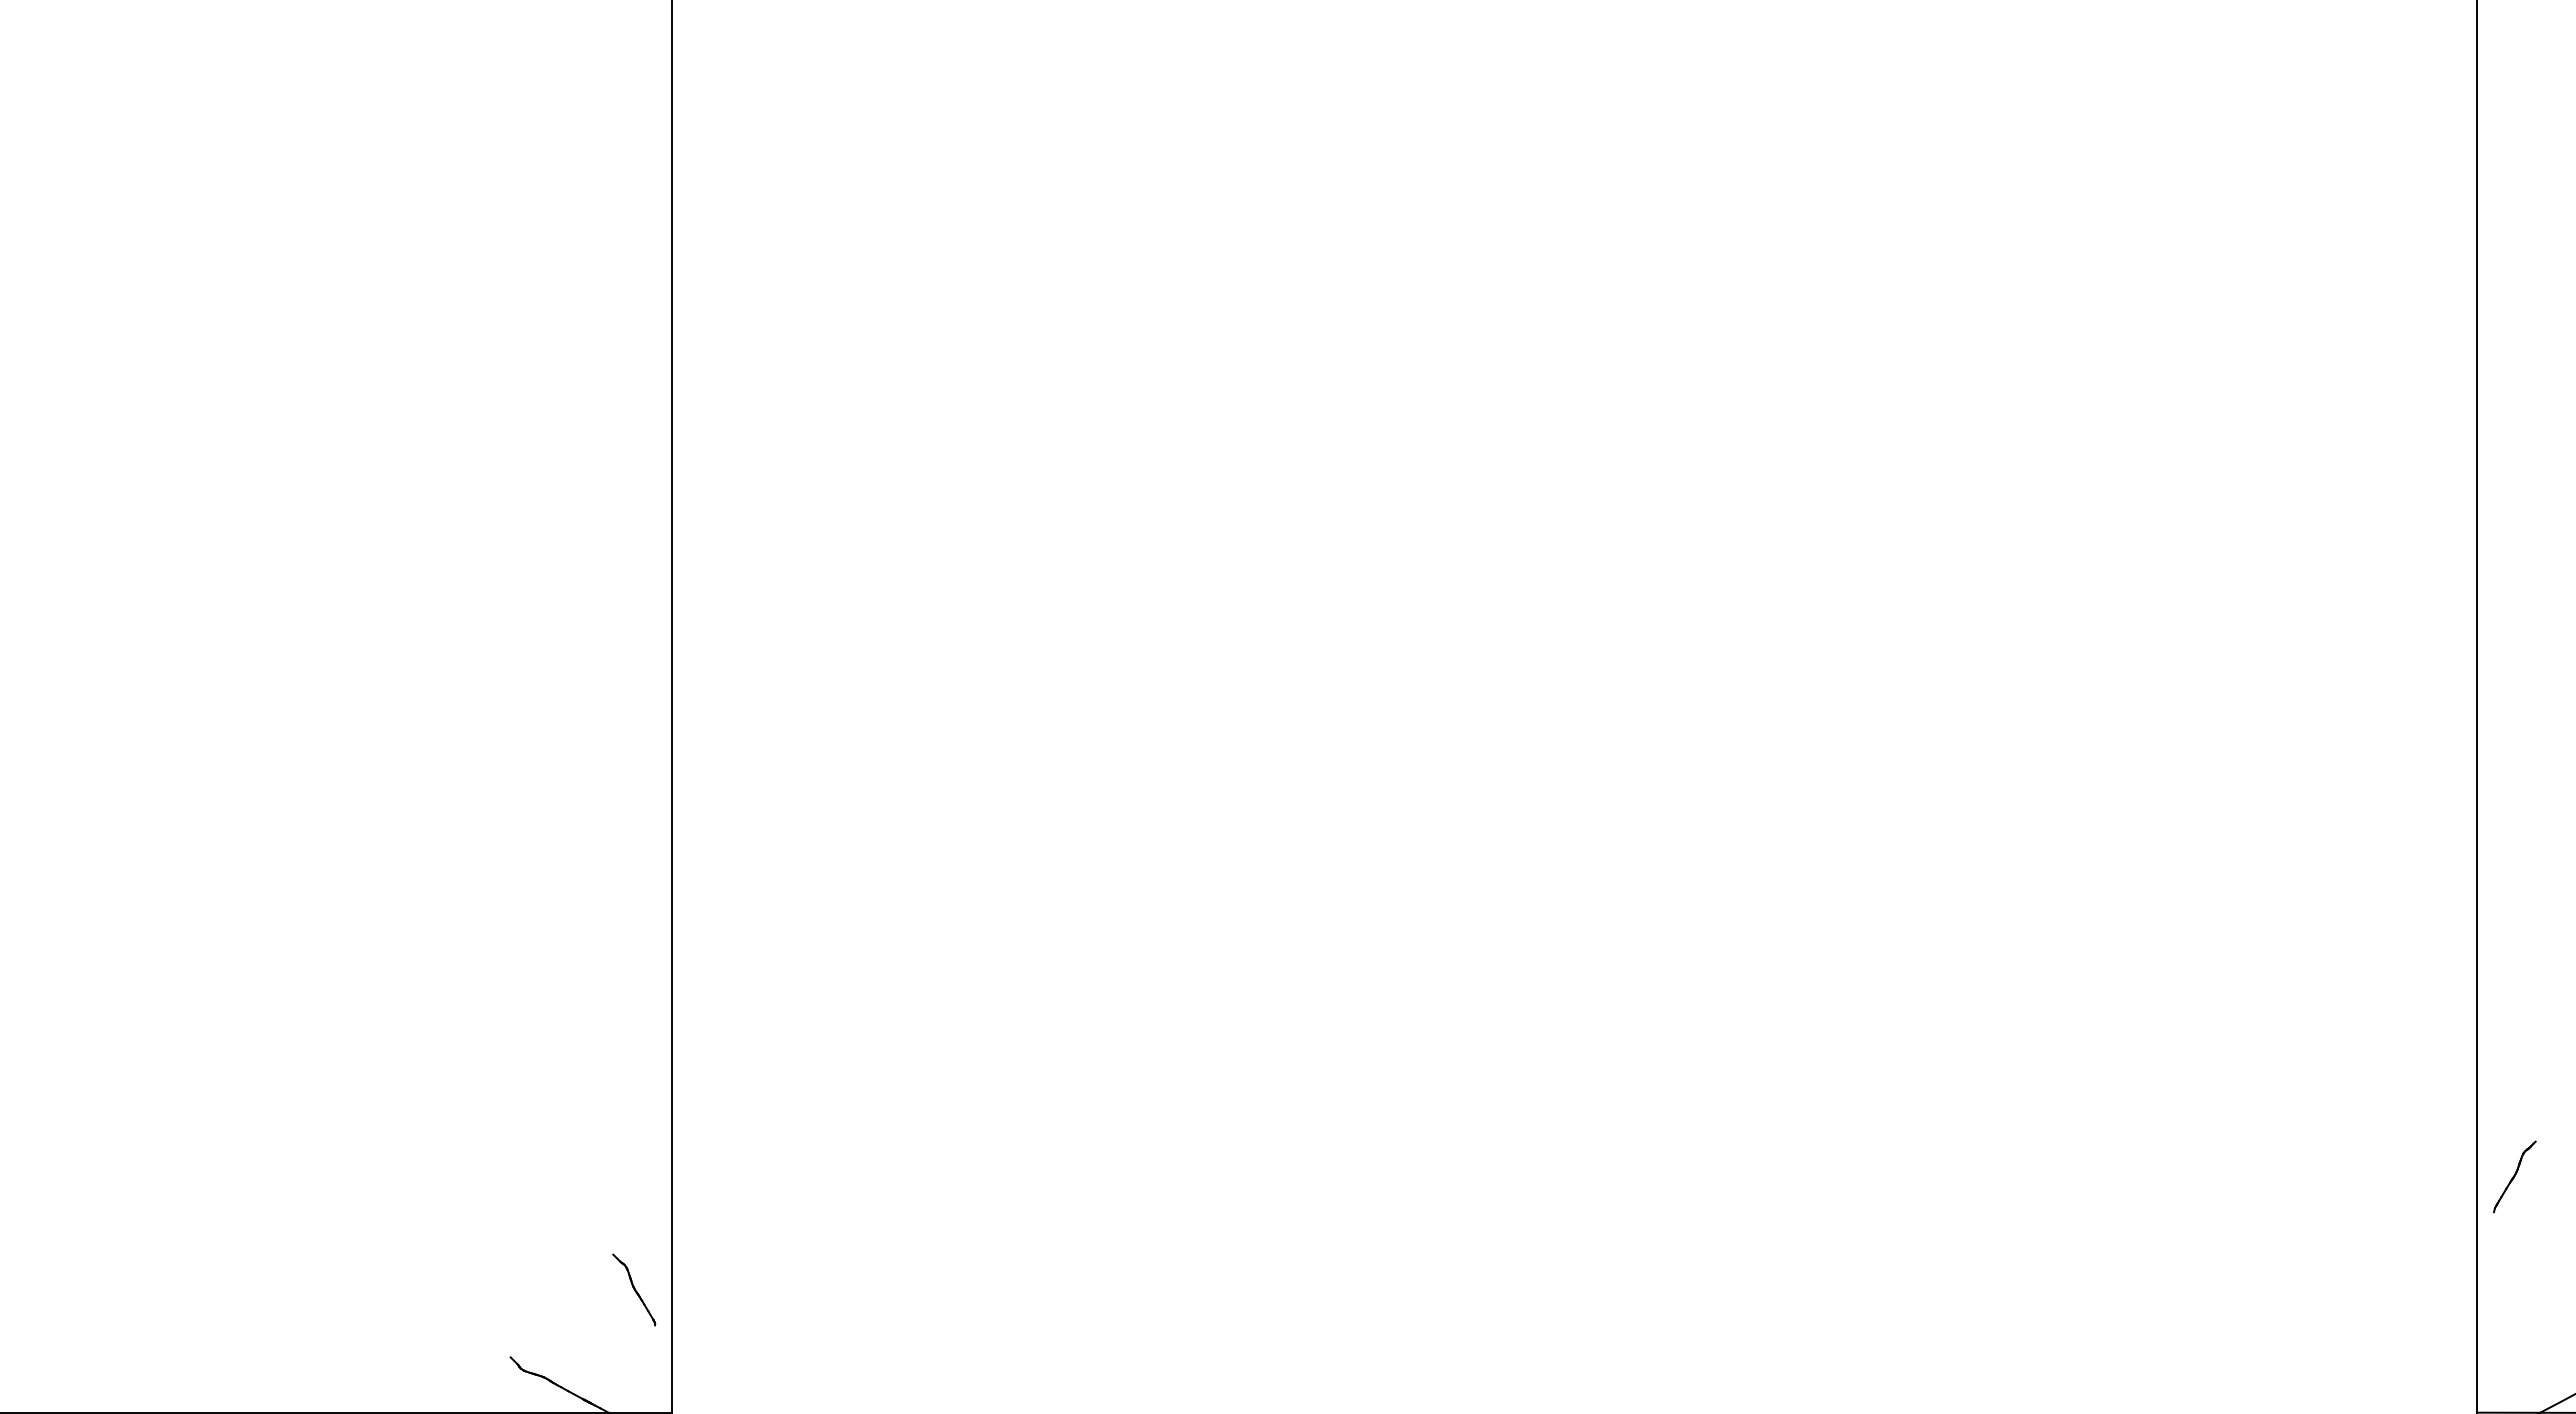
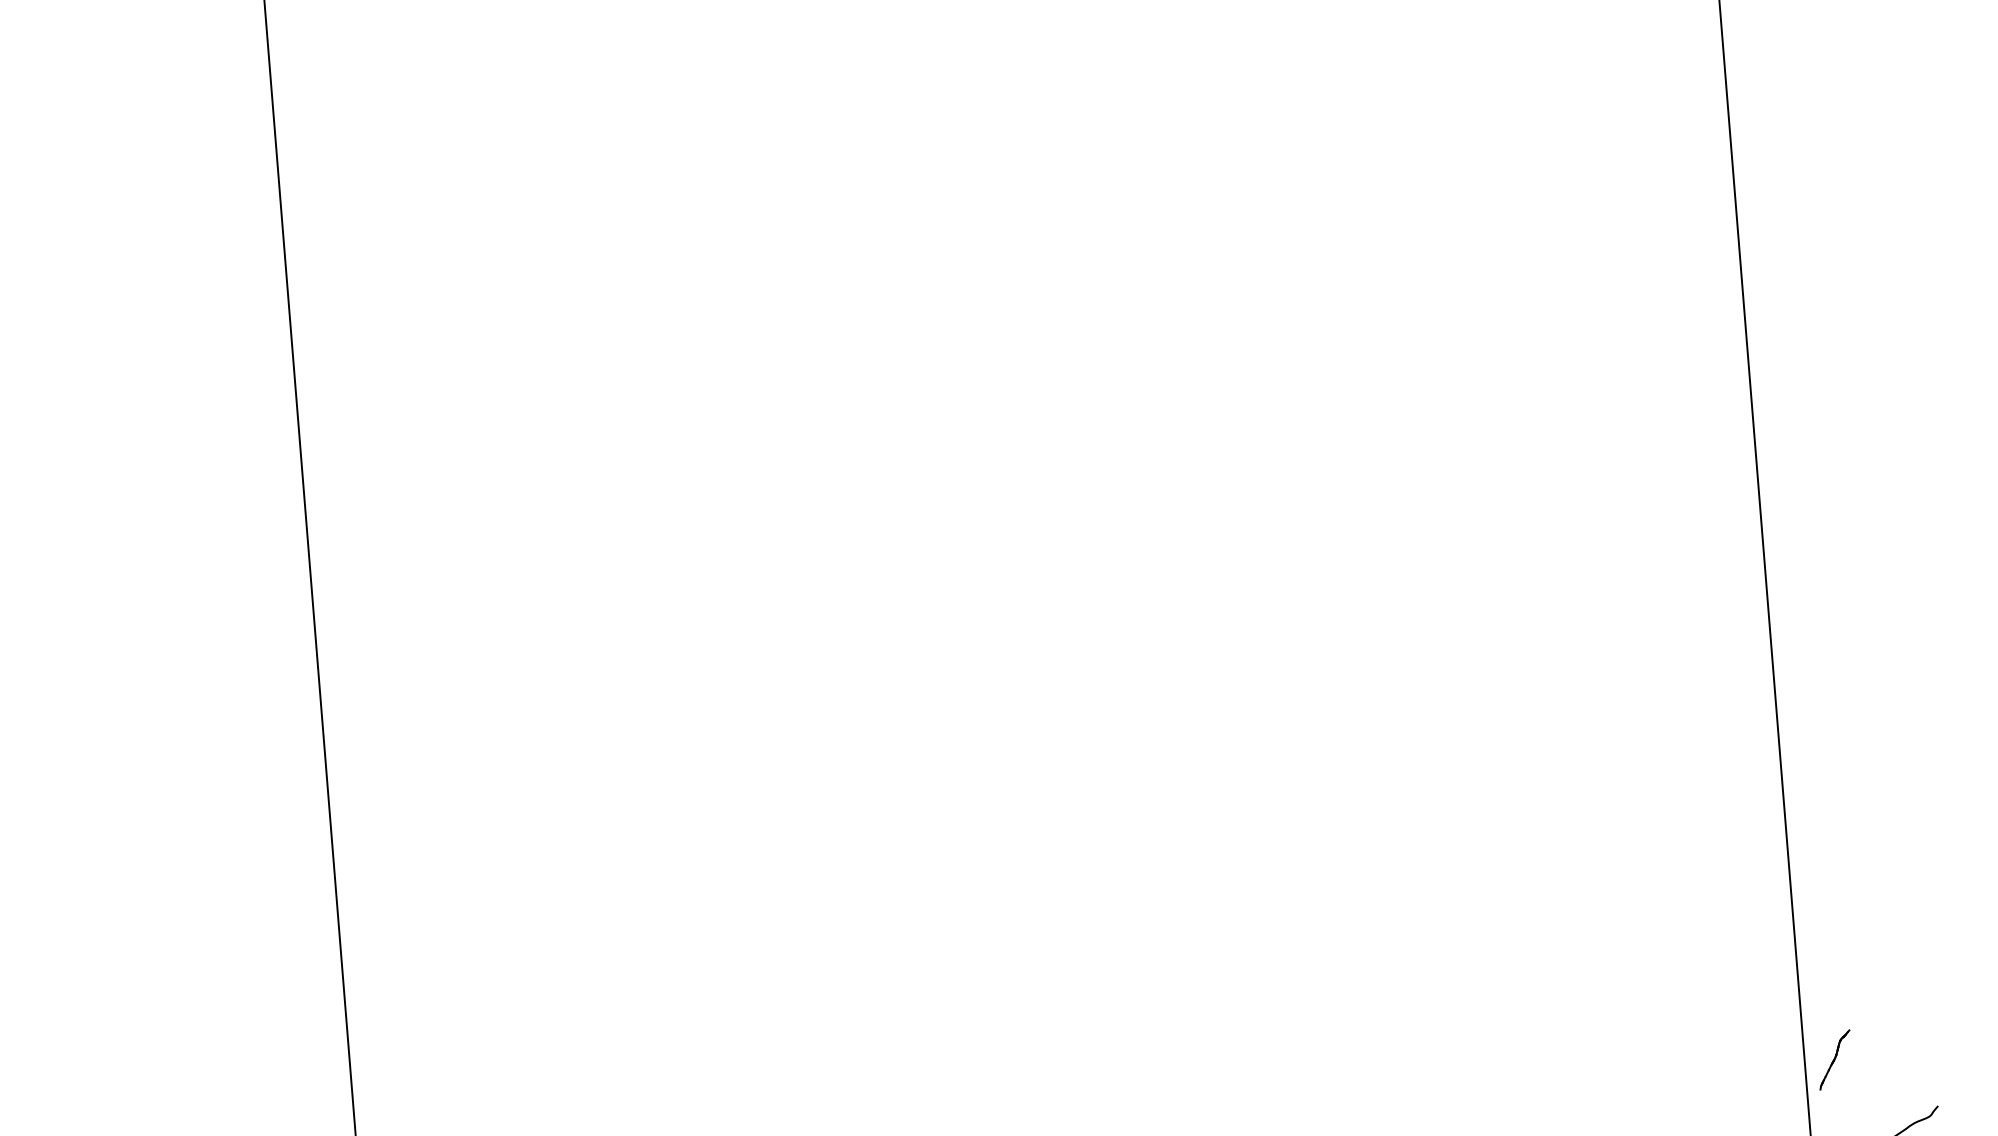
part: (2514, 1176) -> (1834, 1059), moved

